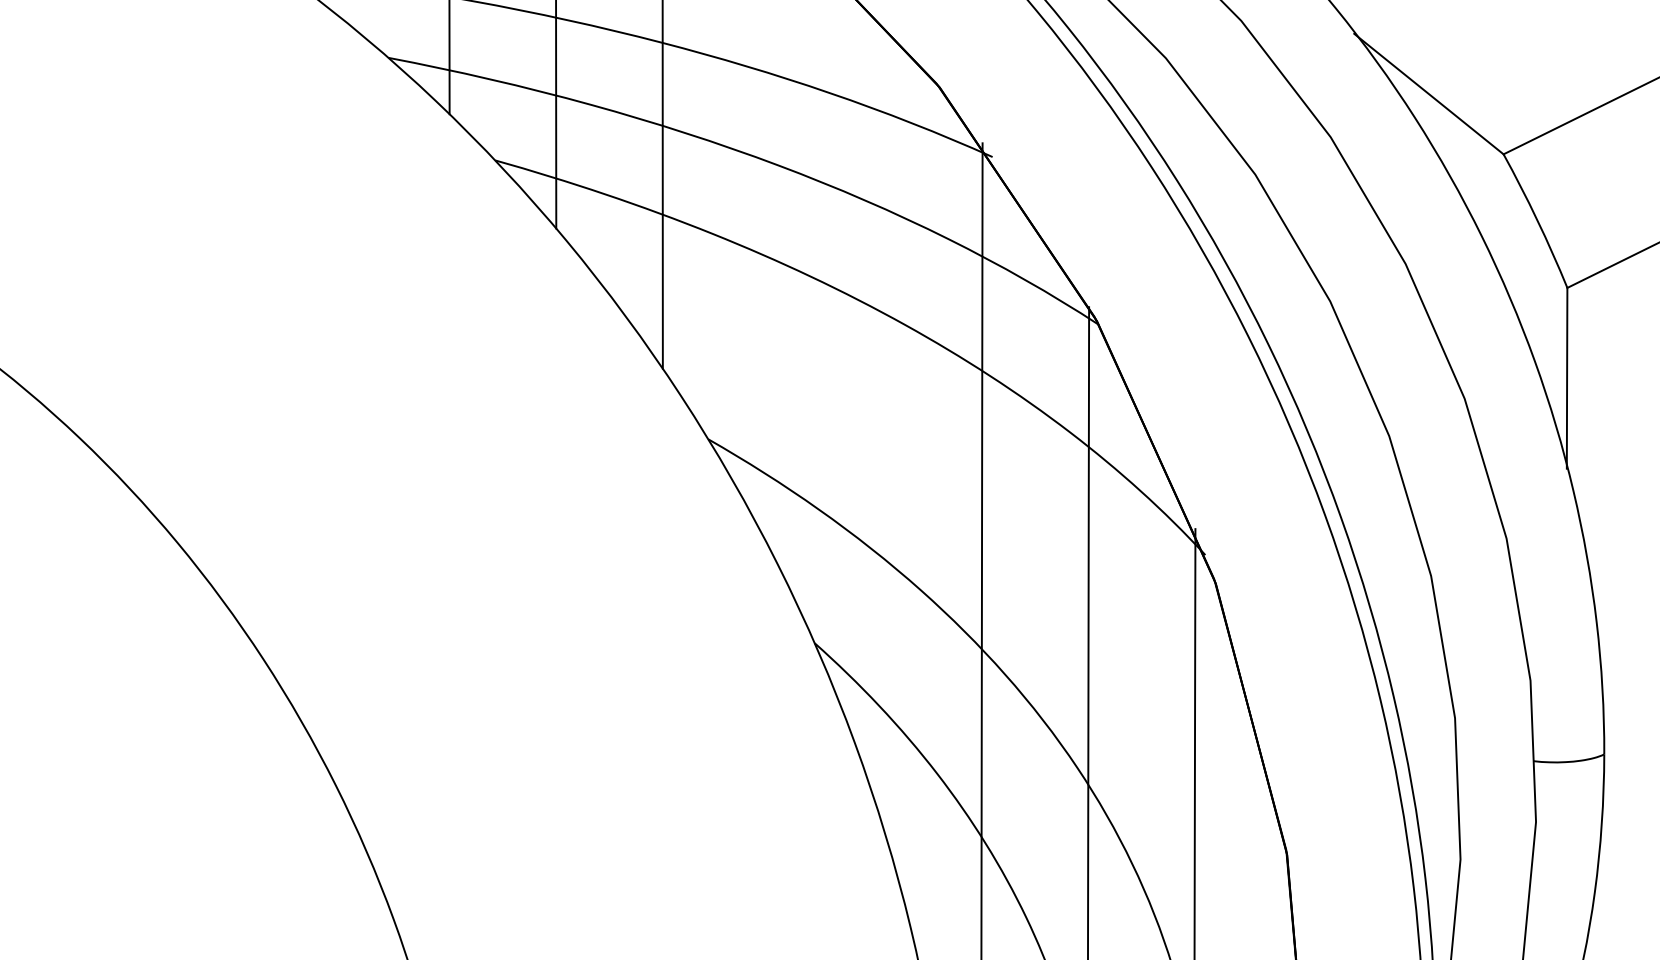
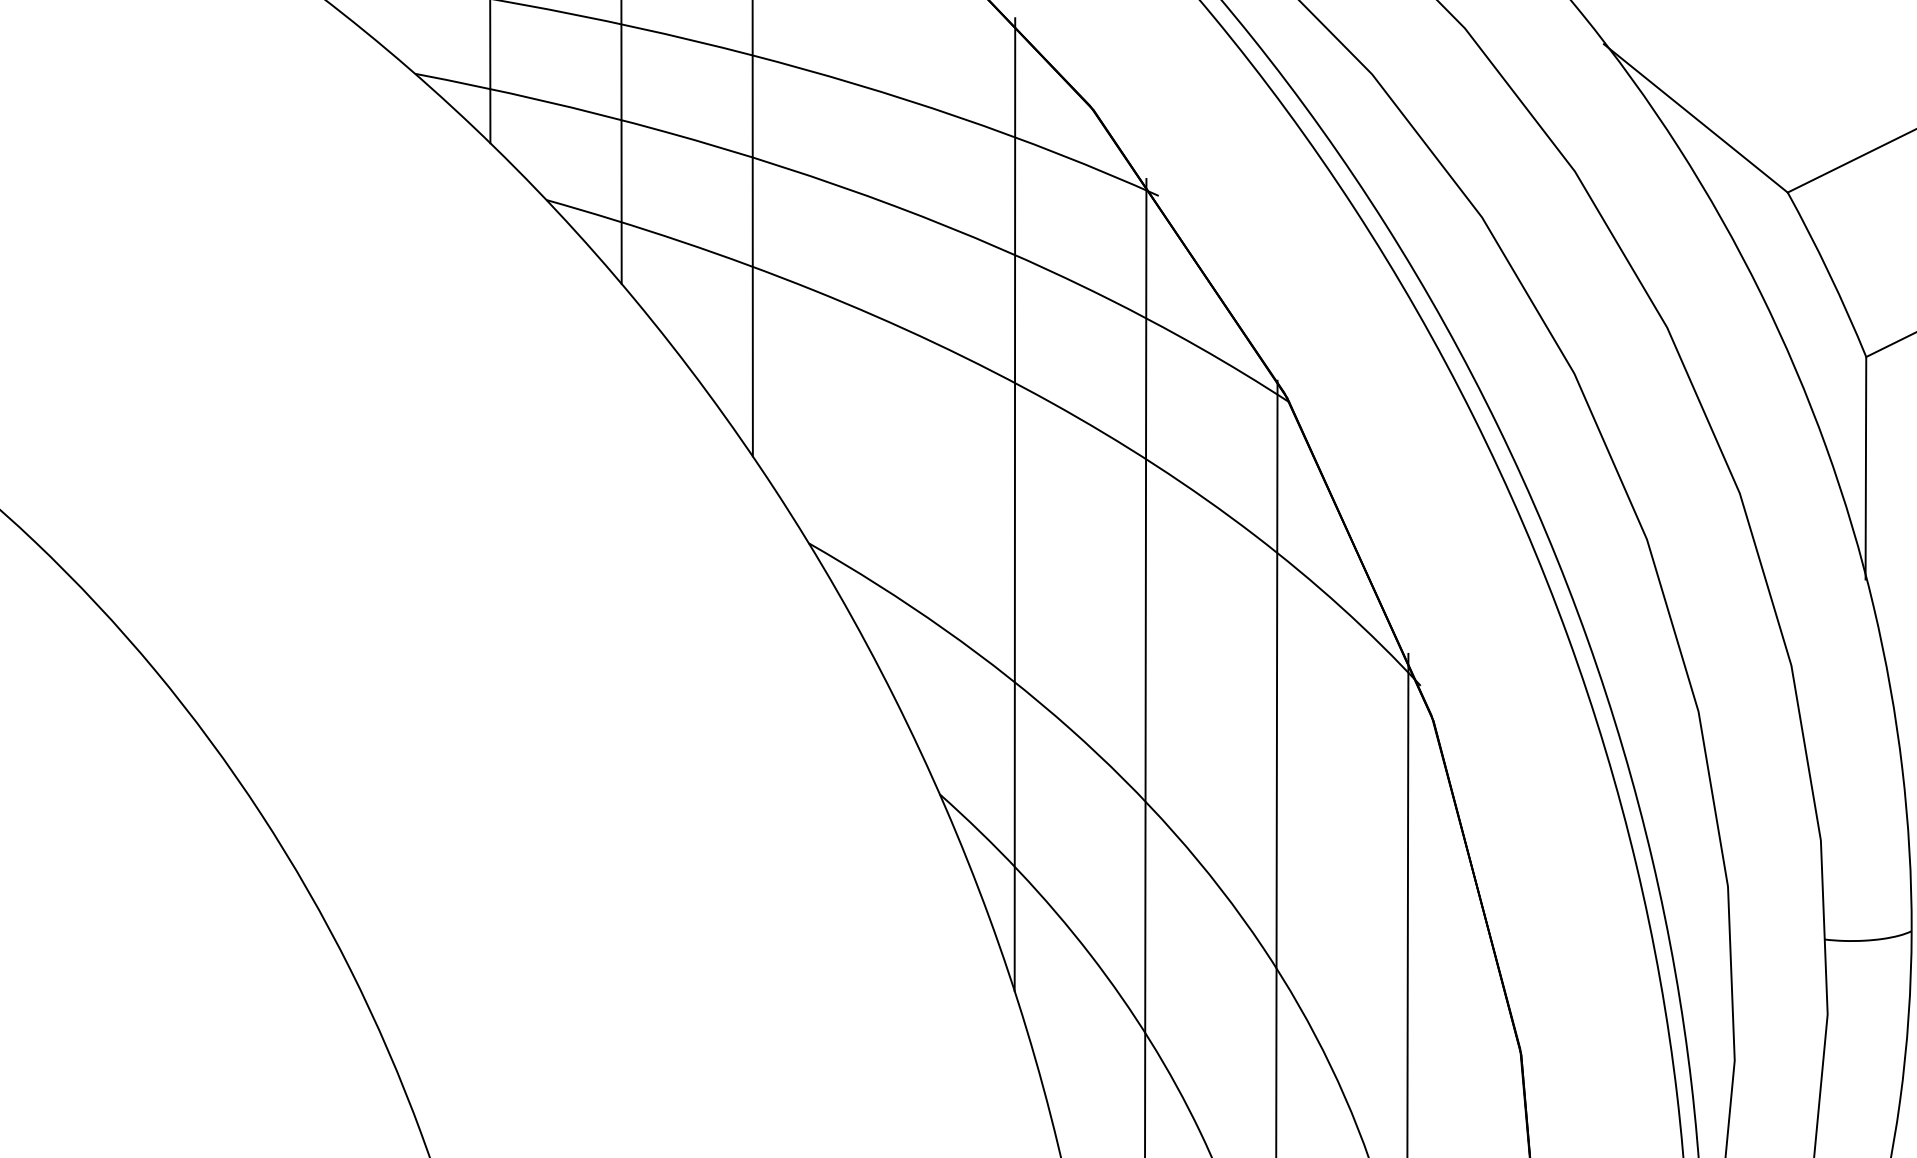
line: (875, 407) -> (1014, 504), added

